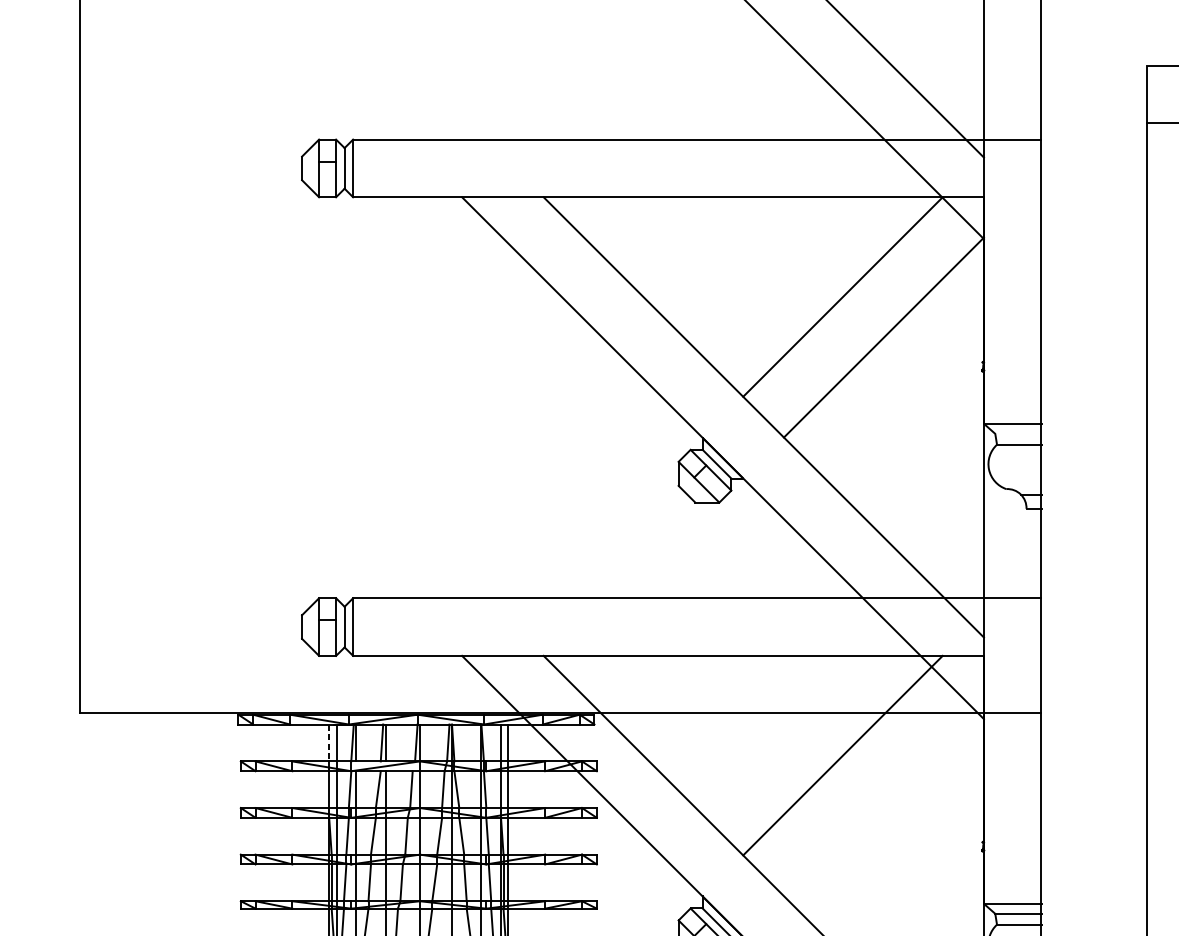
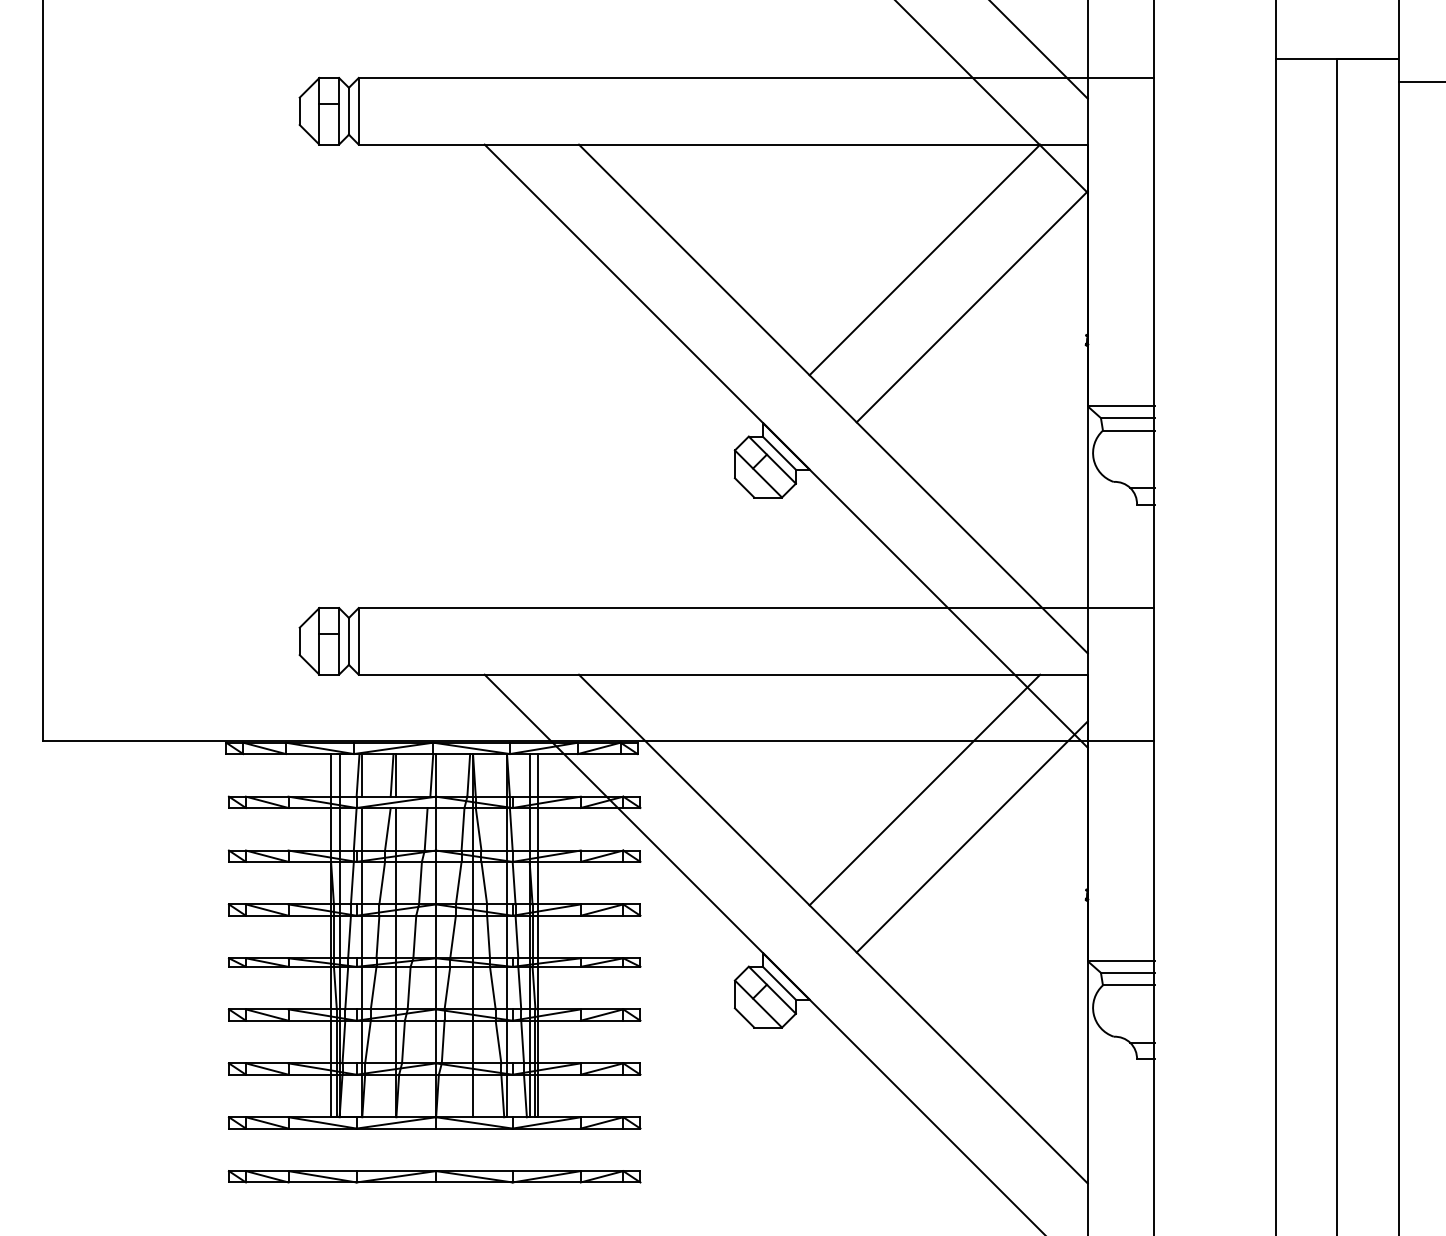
line: (1018, 434) -> (1127, 418), added
line: (329, 743) -> (331, 775), dashed -> solid
line: (883, 795) -> (971, 836), added

